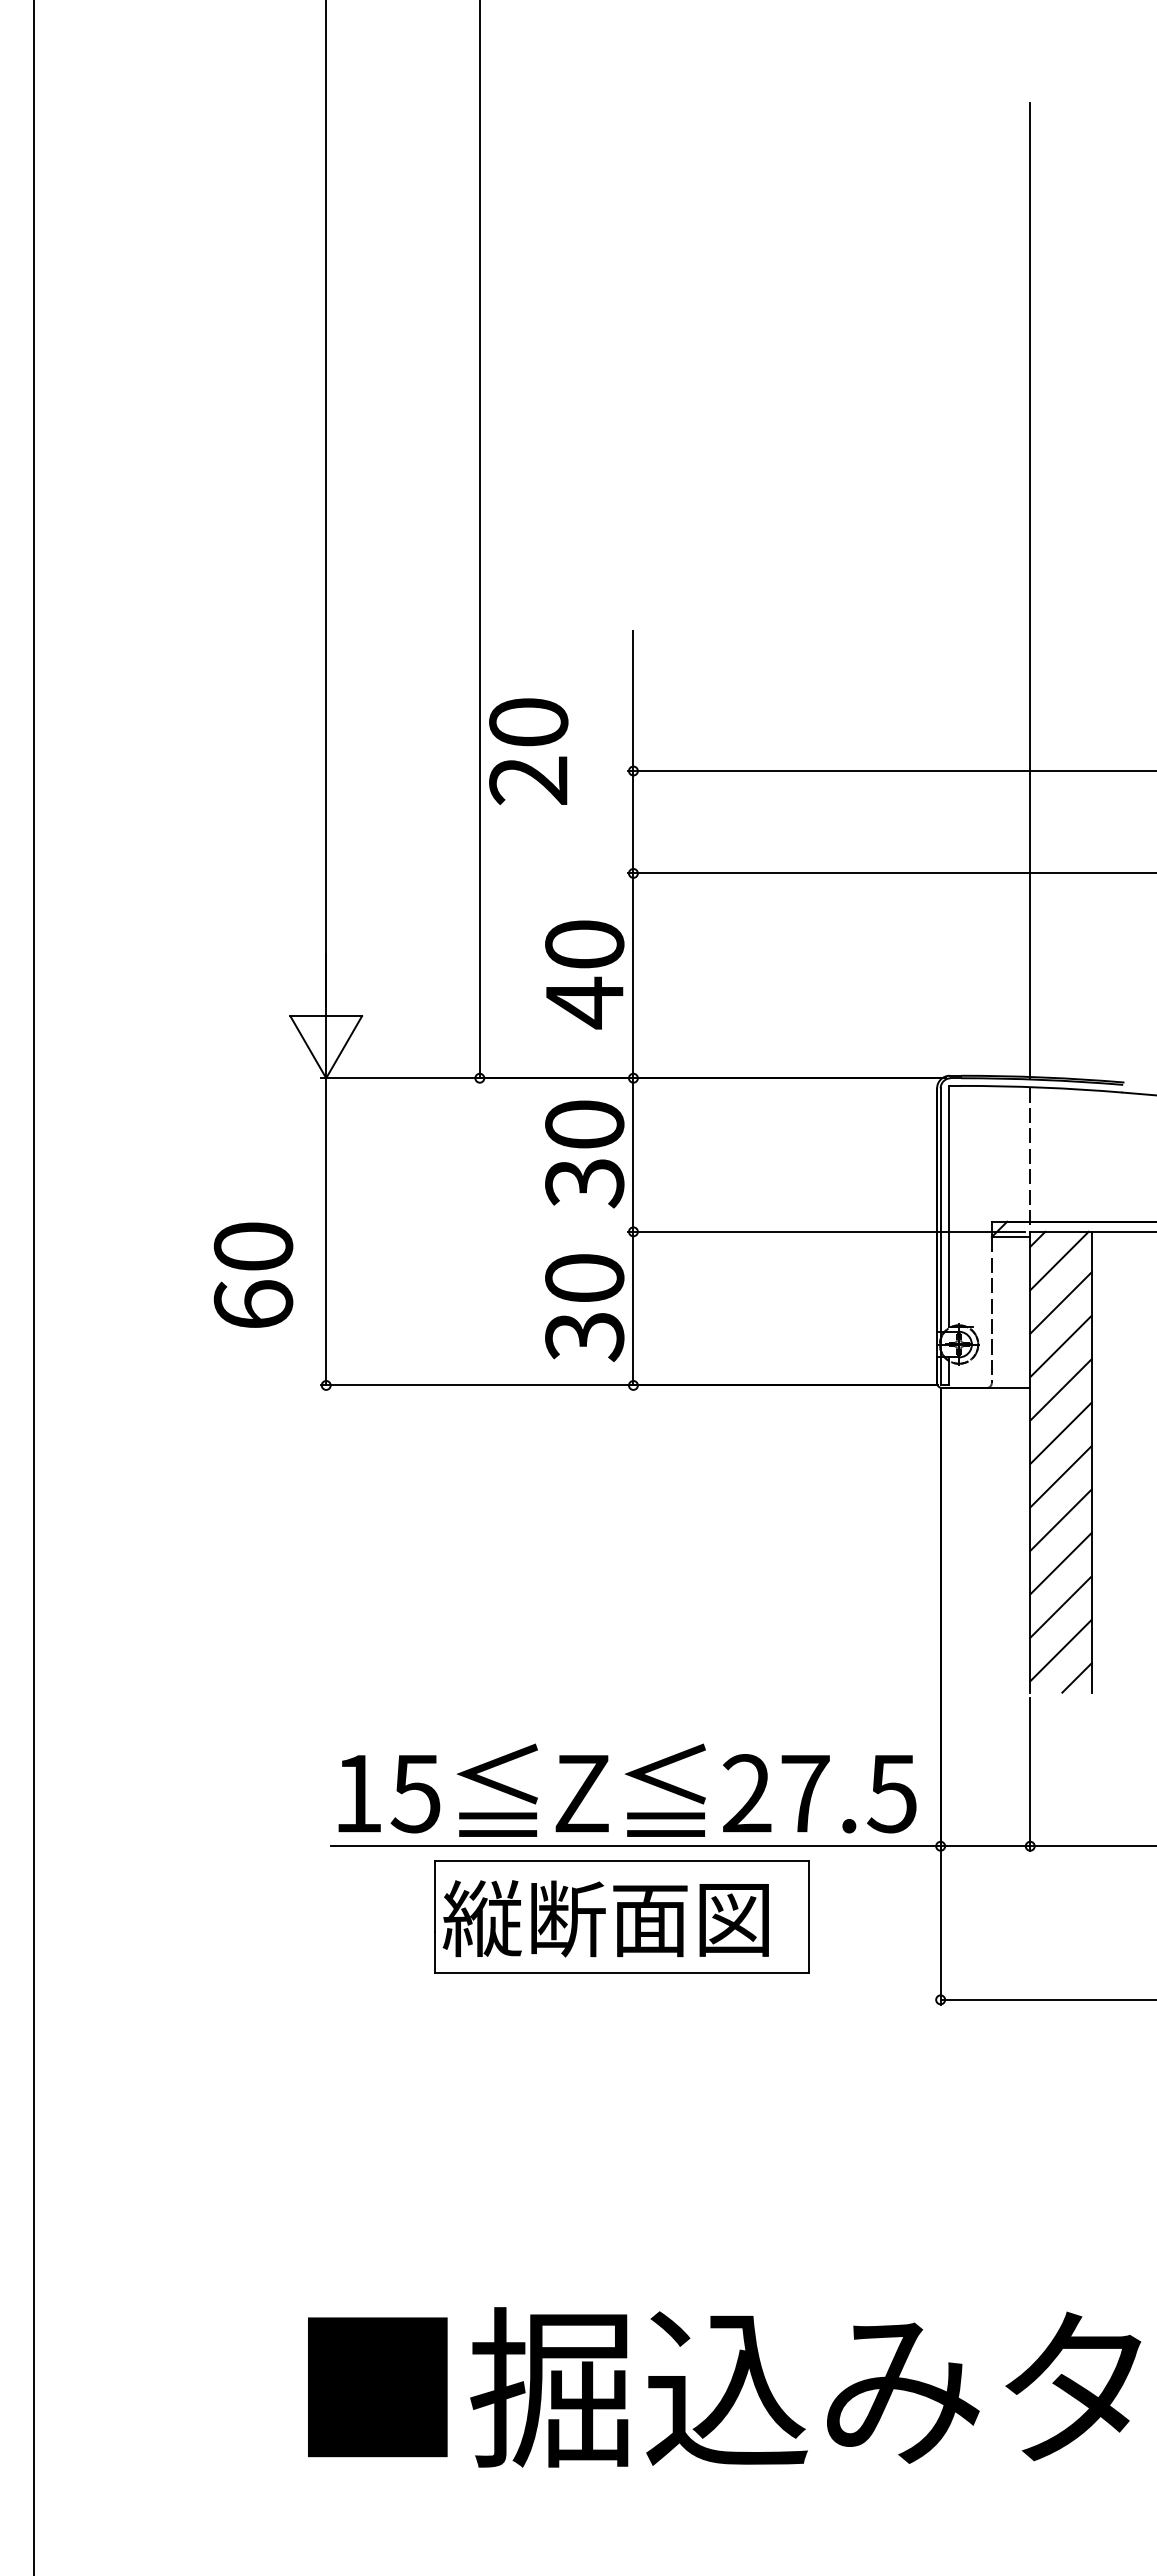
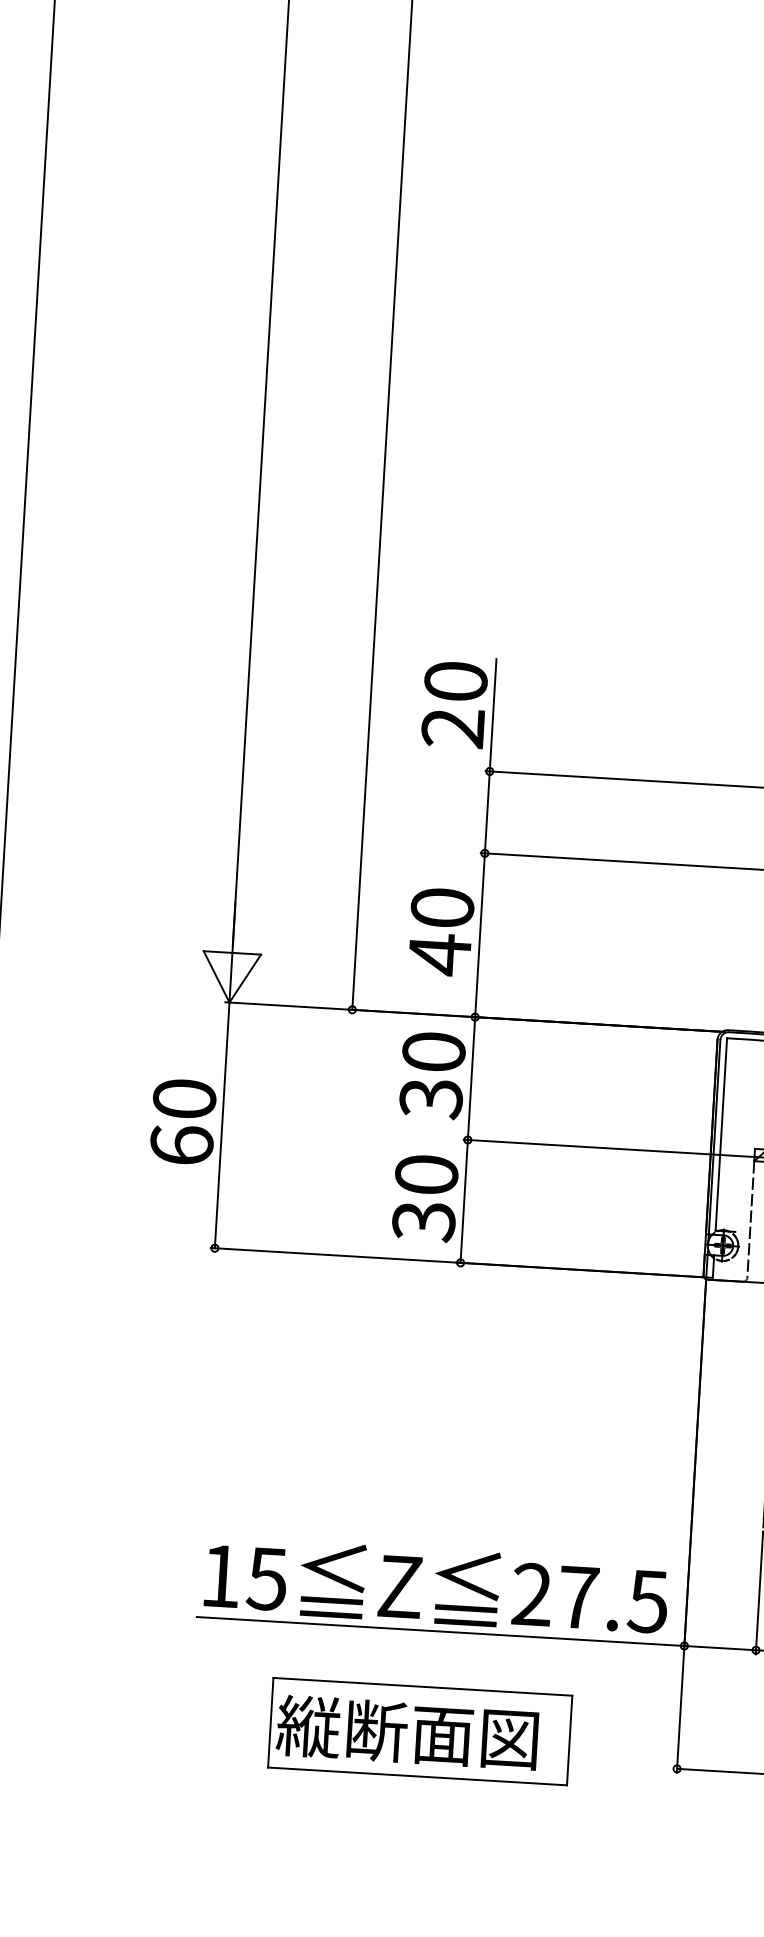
text: (528, 751) -> (454, 704), moved
text: (253, 1274) -> (183, 1121), moved
part: (621, 1916) -> (419, 1731), moved

